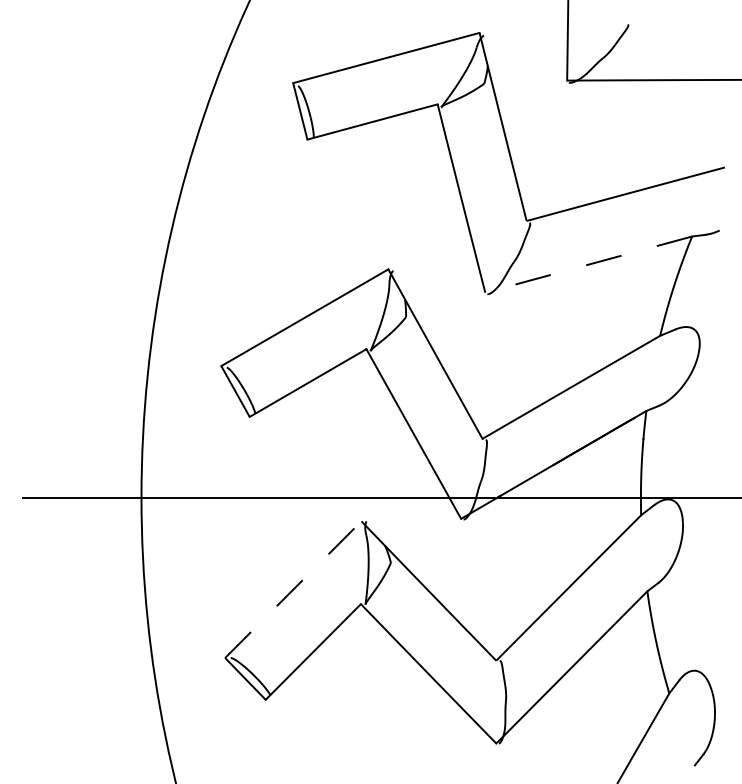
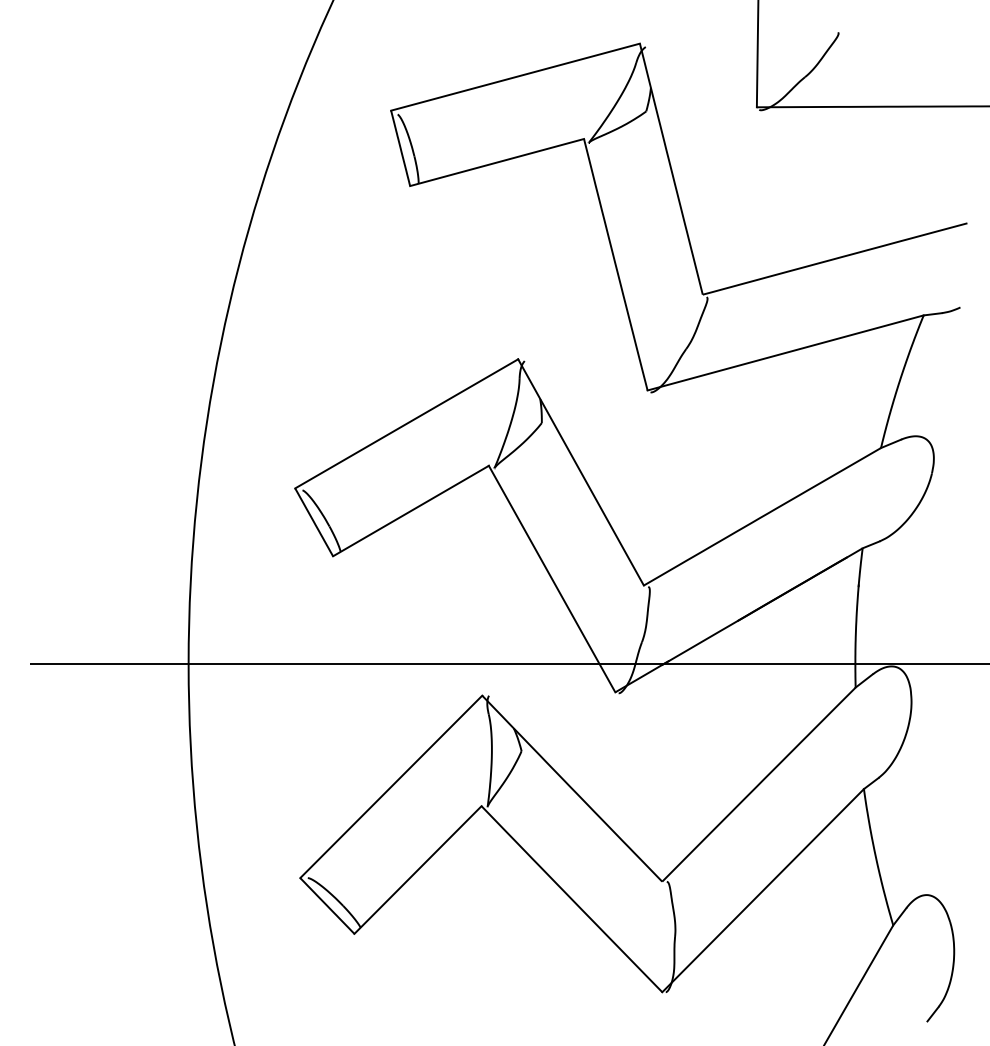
line: (588, 265) -> (785, 353), dashed -> solid
line: (293, 589) -> (391, 786), dashed -> solid

